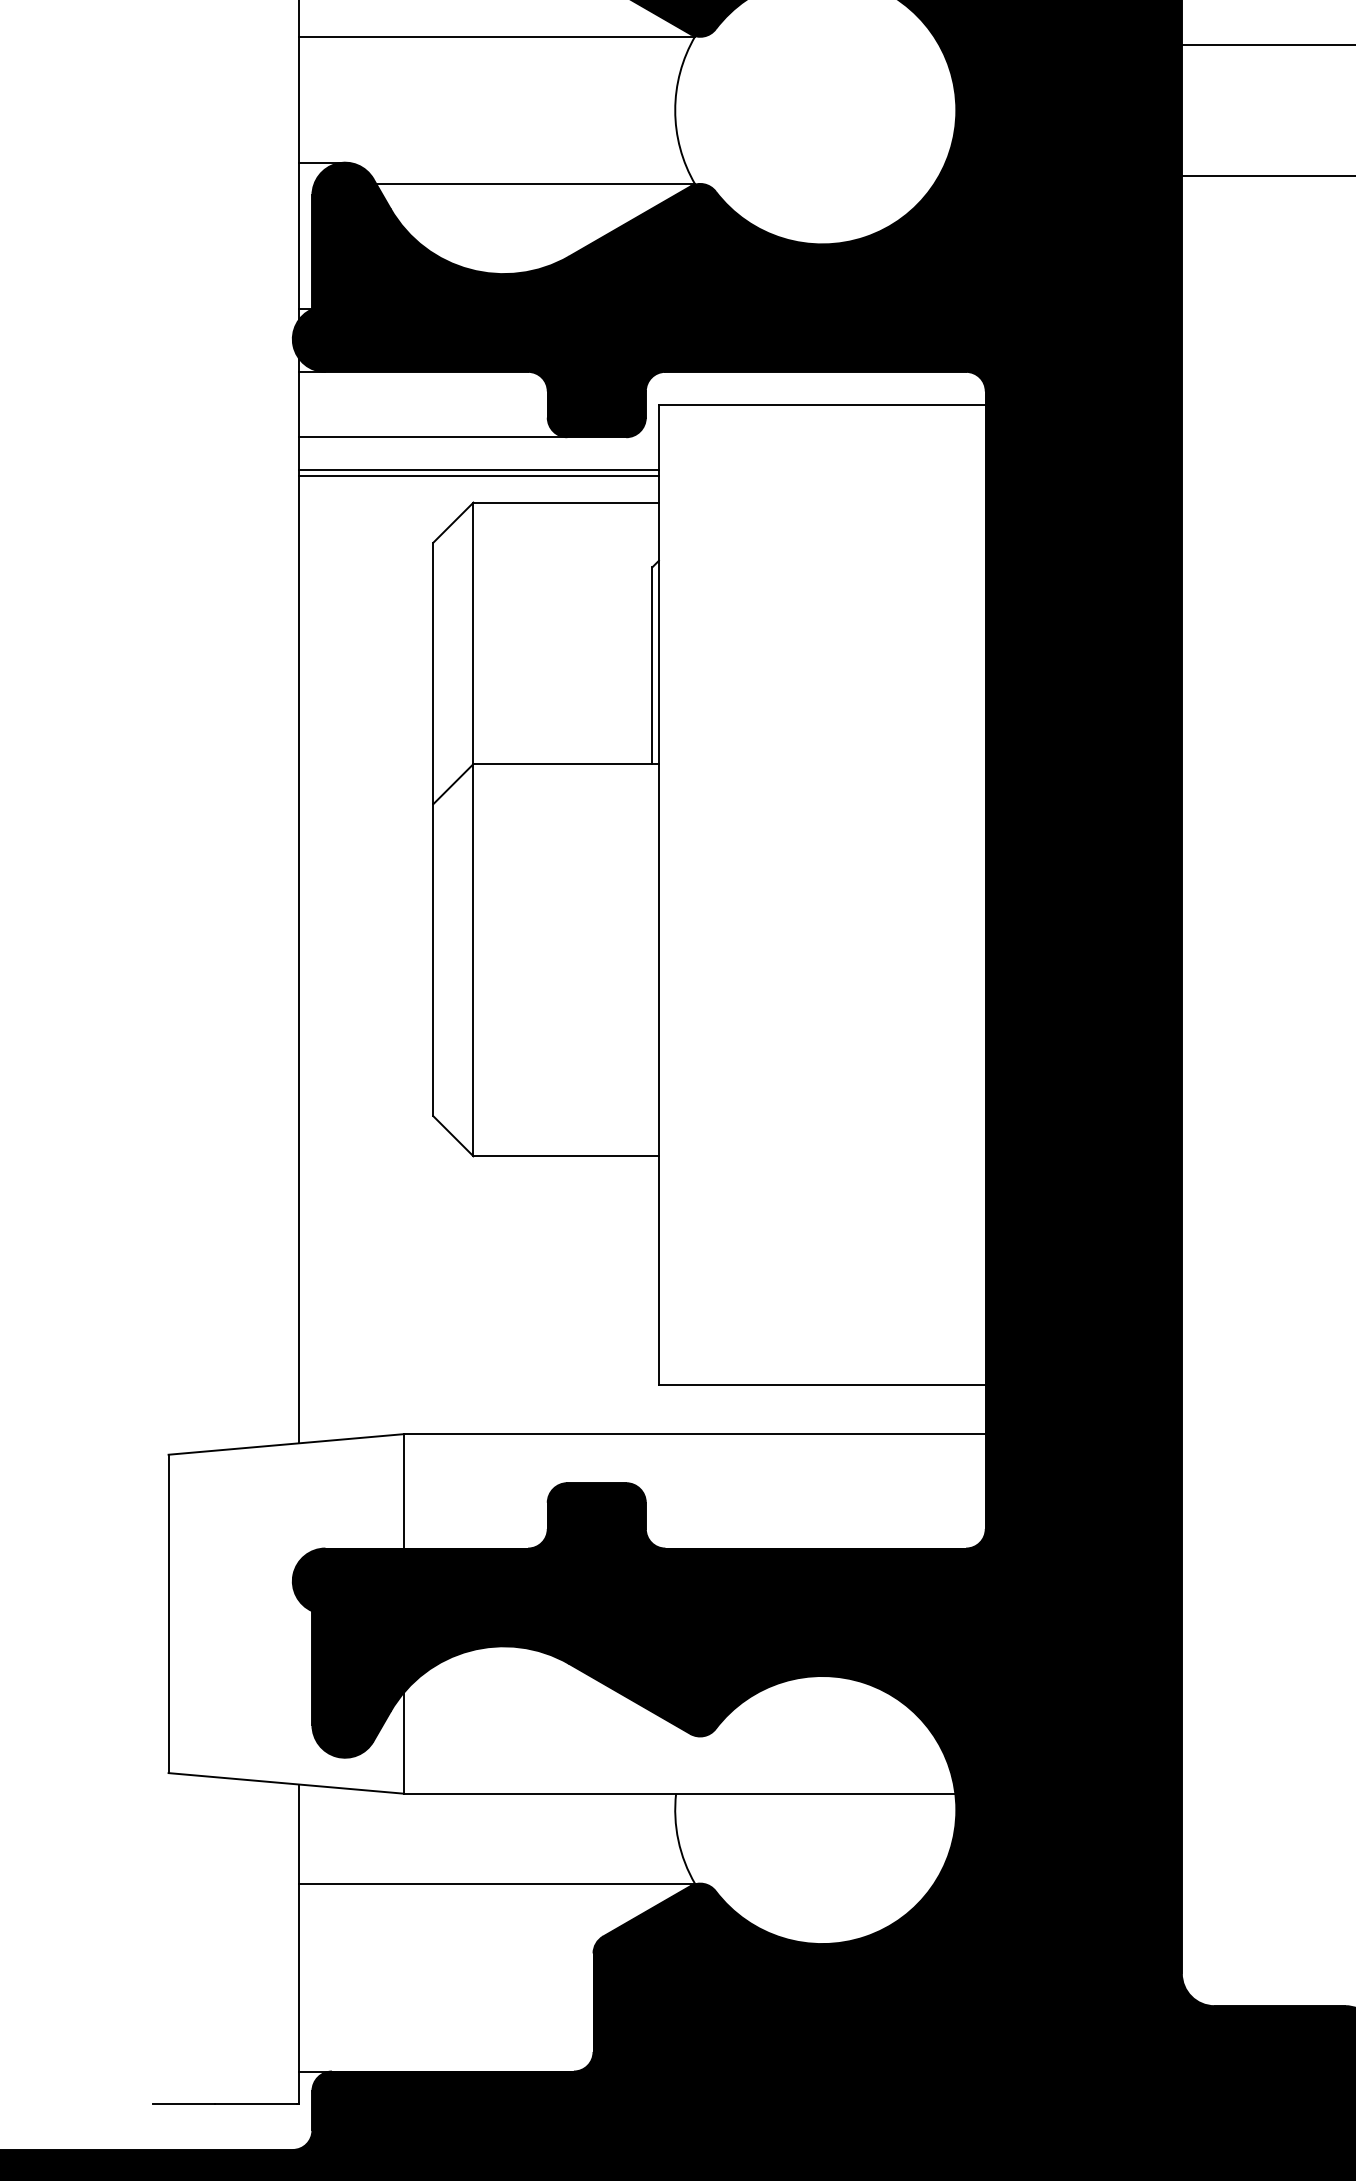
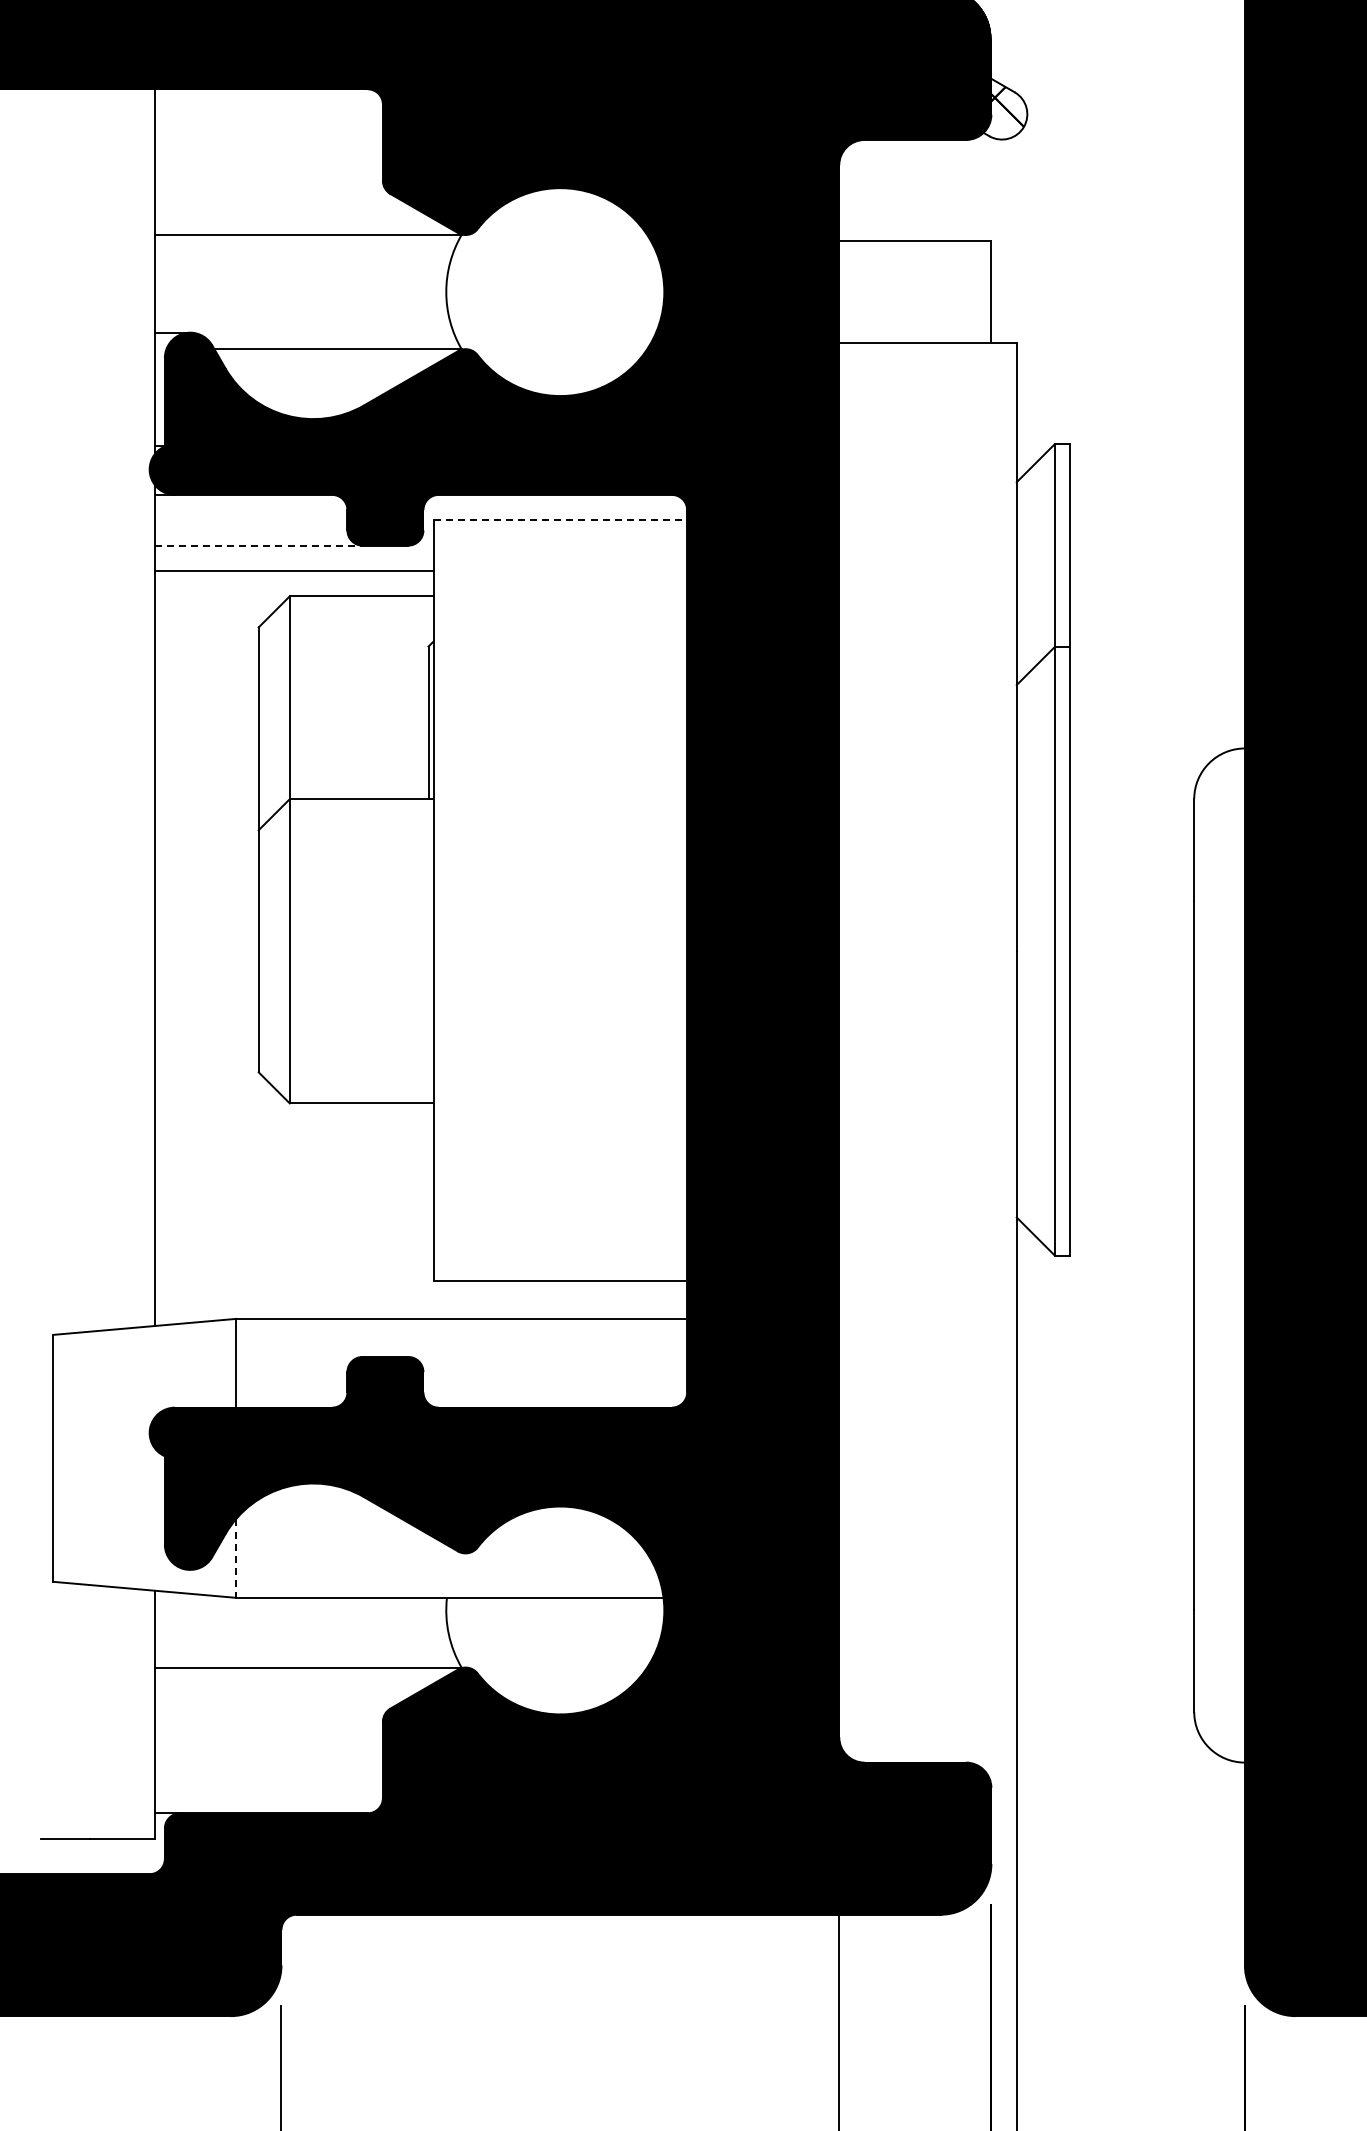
line: (822, 404) -> (560, 520), solid -> dashed
line: (433, 437) -> (258, 545), solid -> dashed
line: (478, 477) -> (293, 576), removed
line: (403, 1744) -> (235, 1559), solid -> dashed

